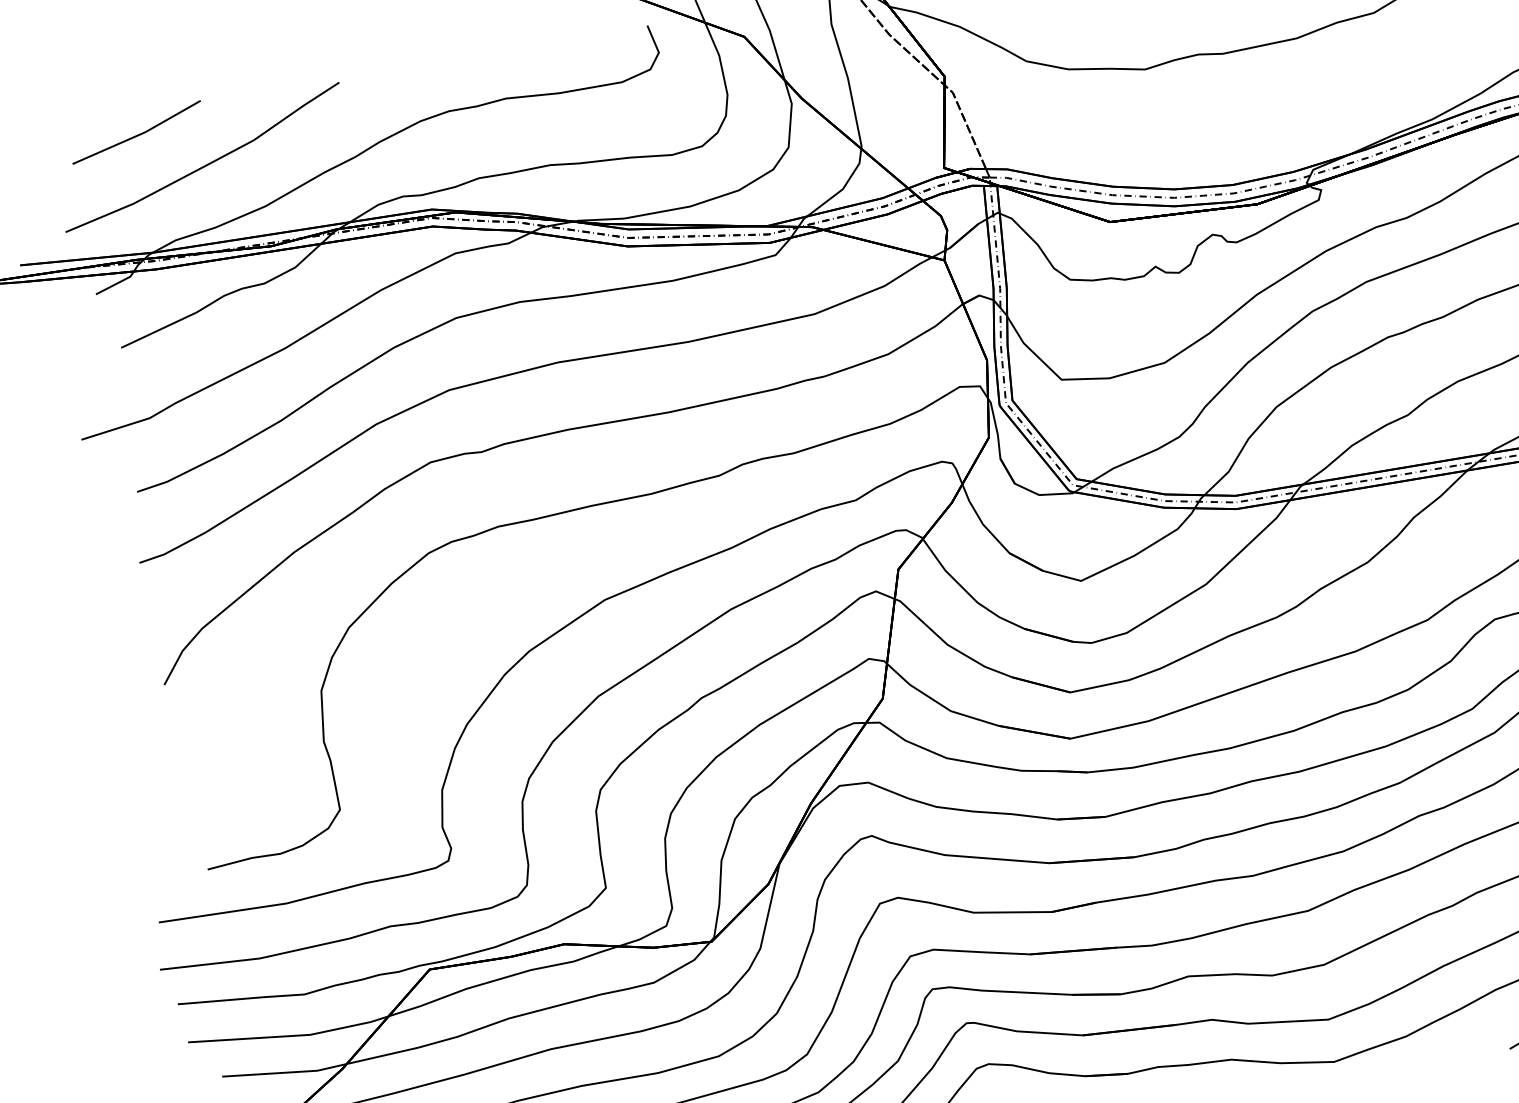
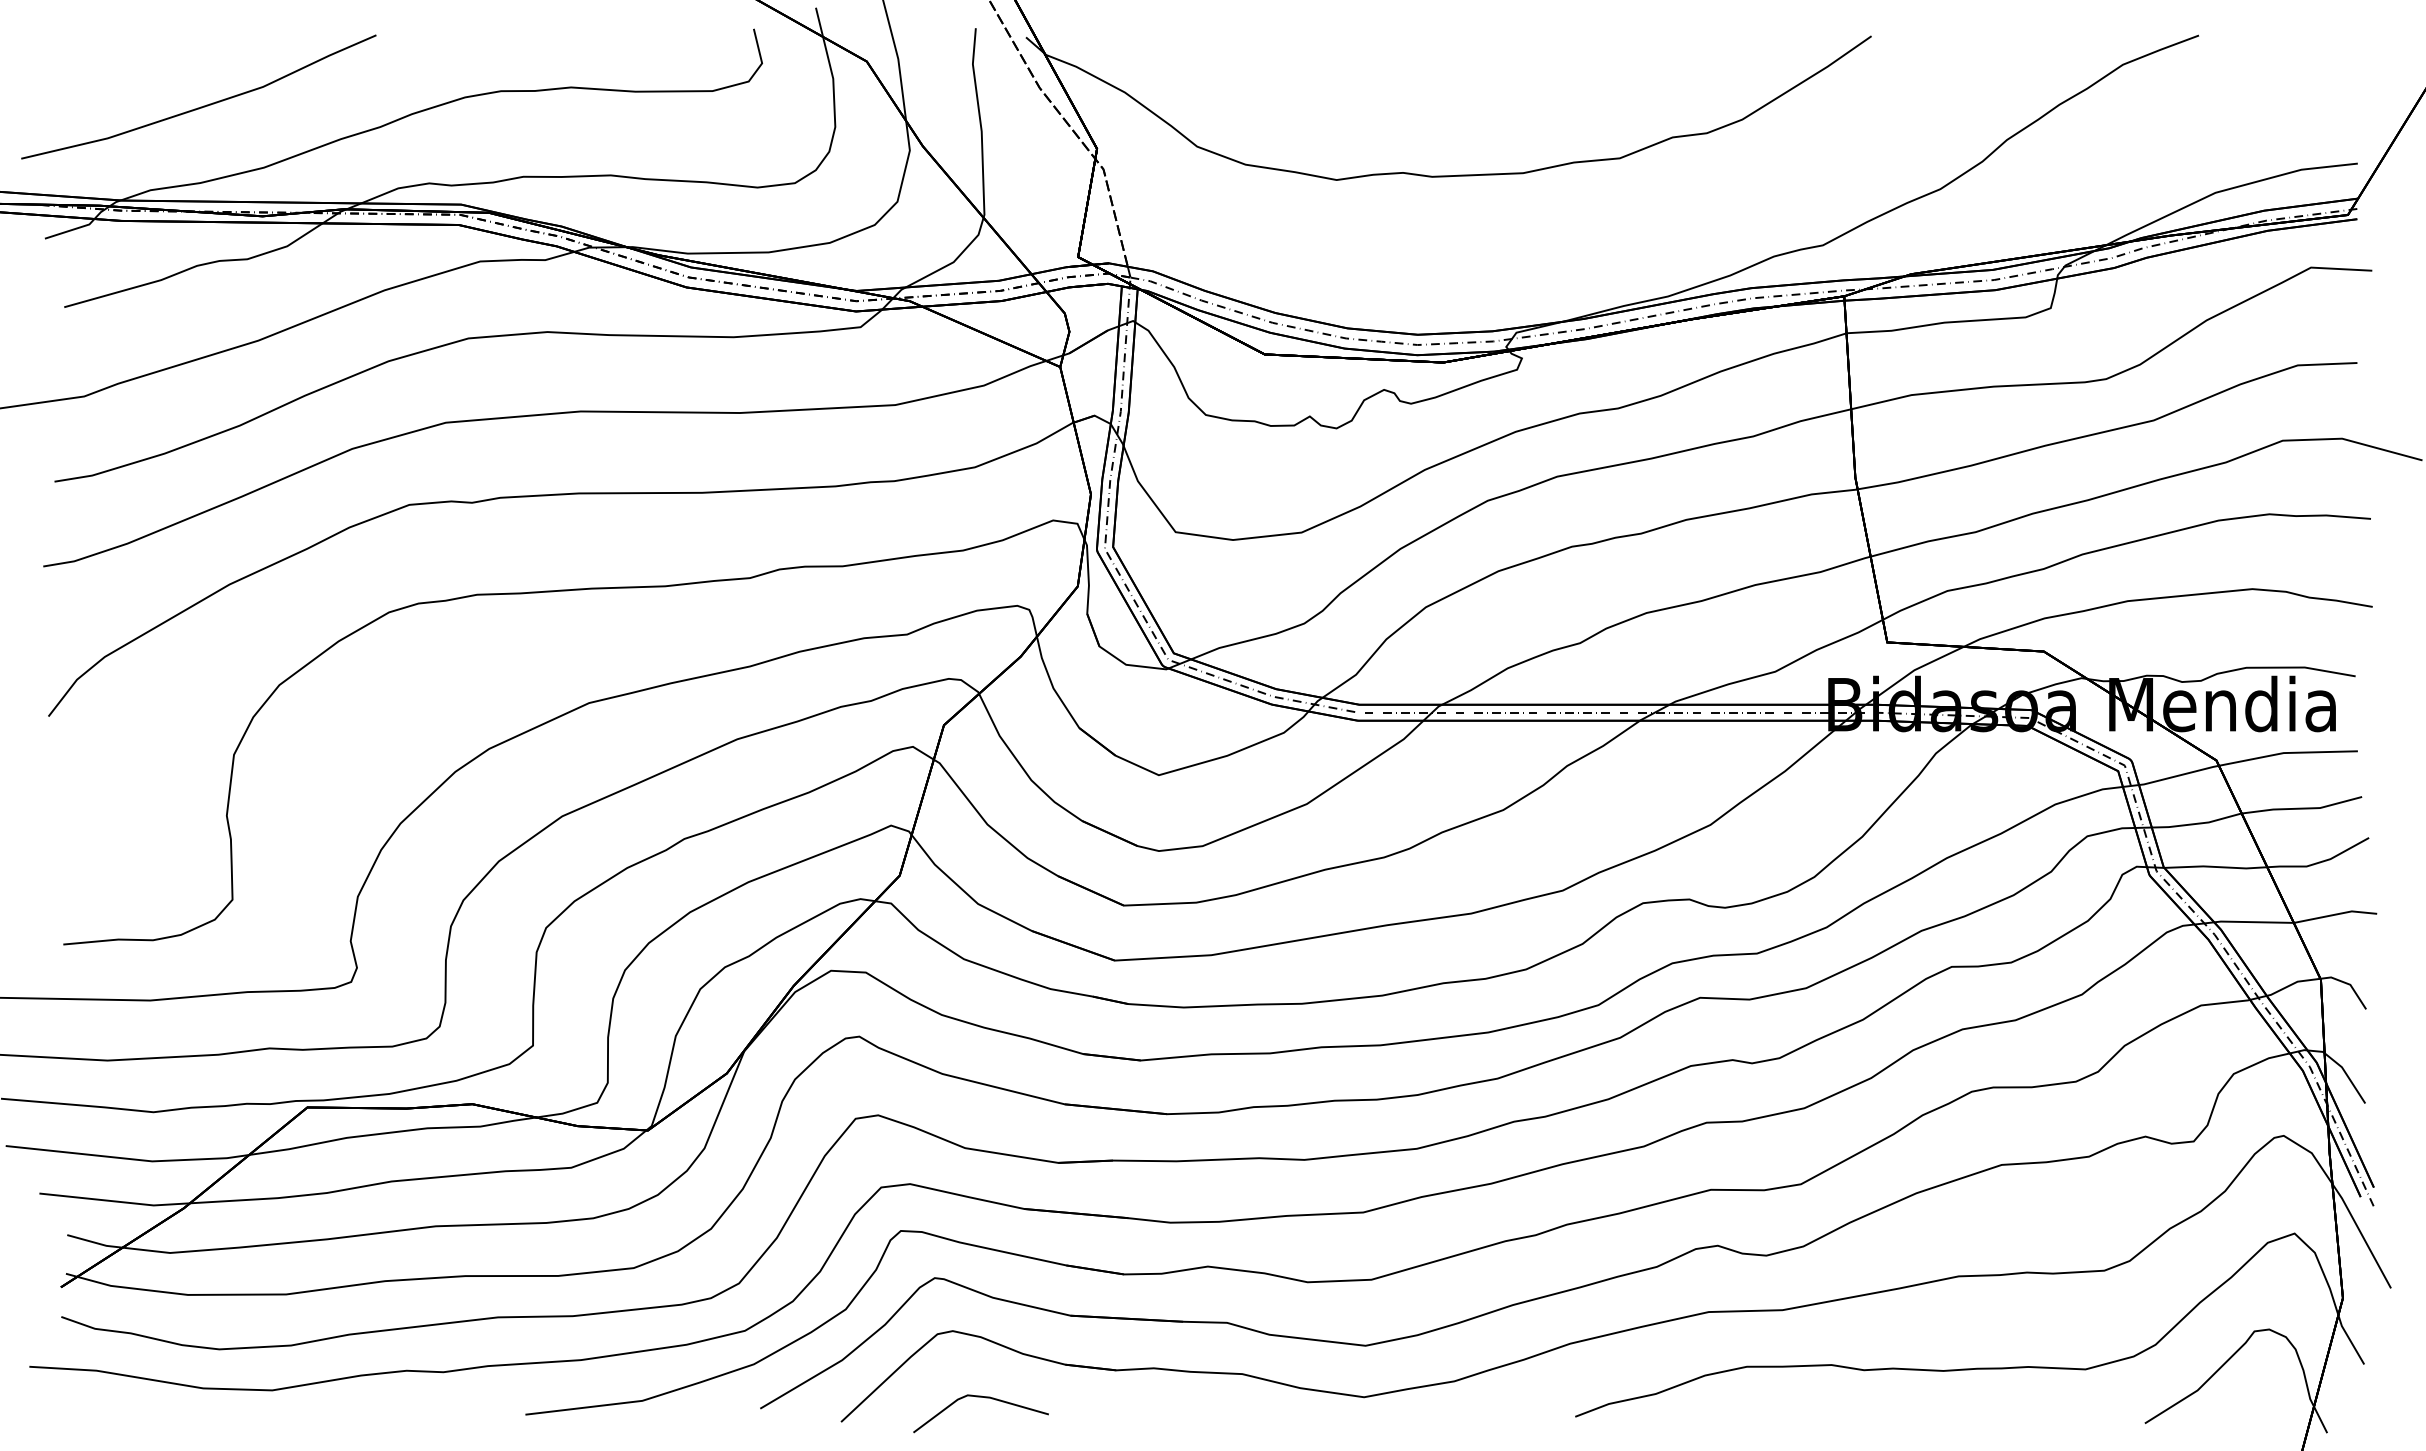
line: (138, 134) -> (127, 56), removed

